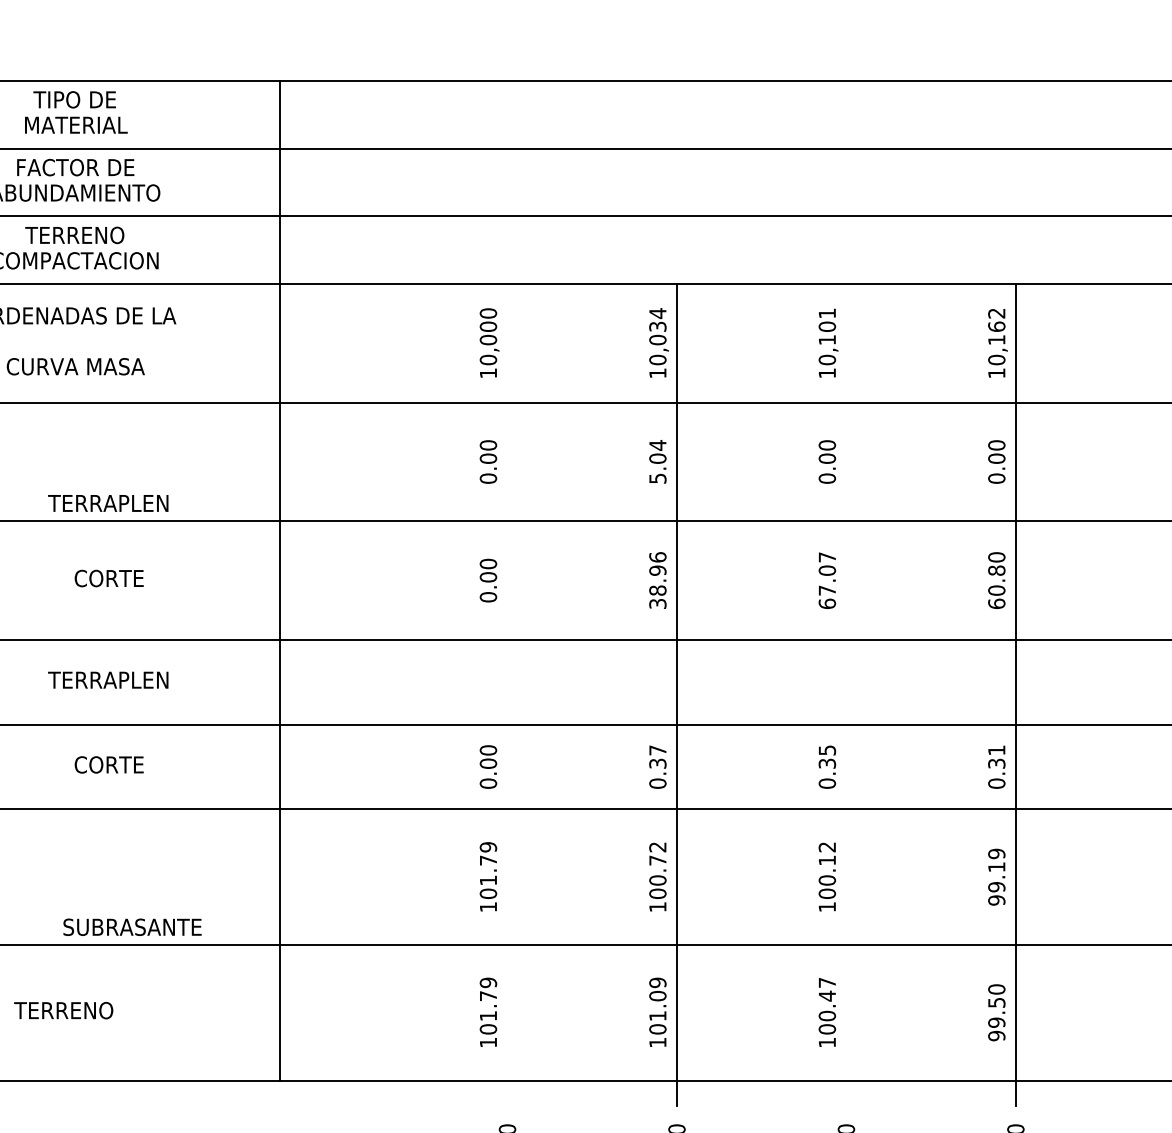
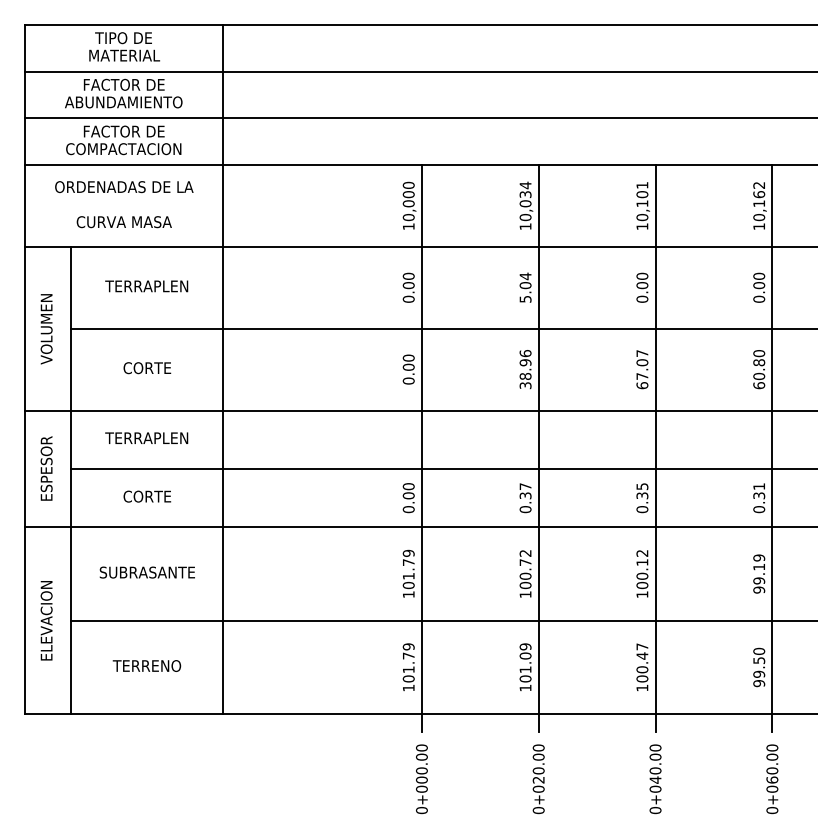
text: (74, 235) -> (123, 131), TERRENO -> FACTOR DE
text: (107, 503) -> (146, 286), moved
line: (280, 580) -> (223, 369), moved
line: (506, 695) -> (421, 448), added
line: (846, 695) -> (655, 448), added
text: (131, 927) -> (146, 572), moved
text: (63, 1009) -> (146, 665), moved

